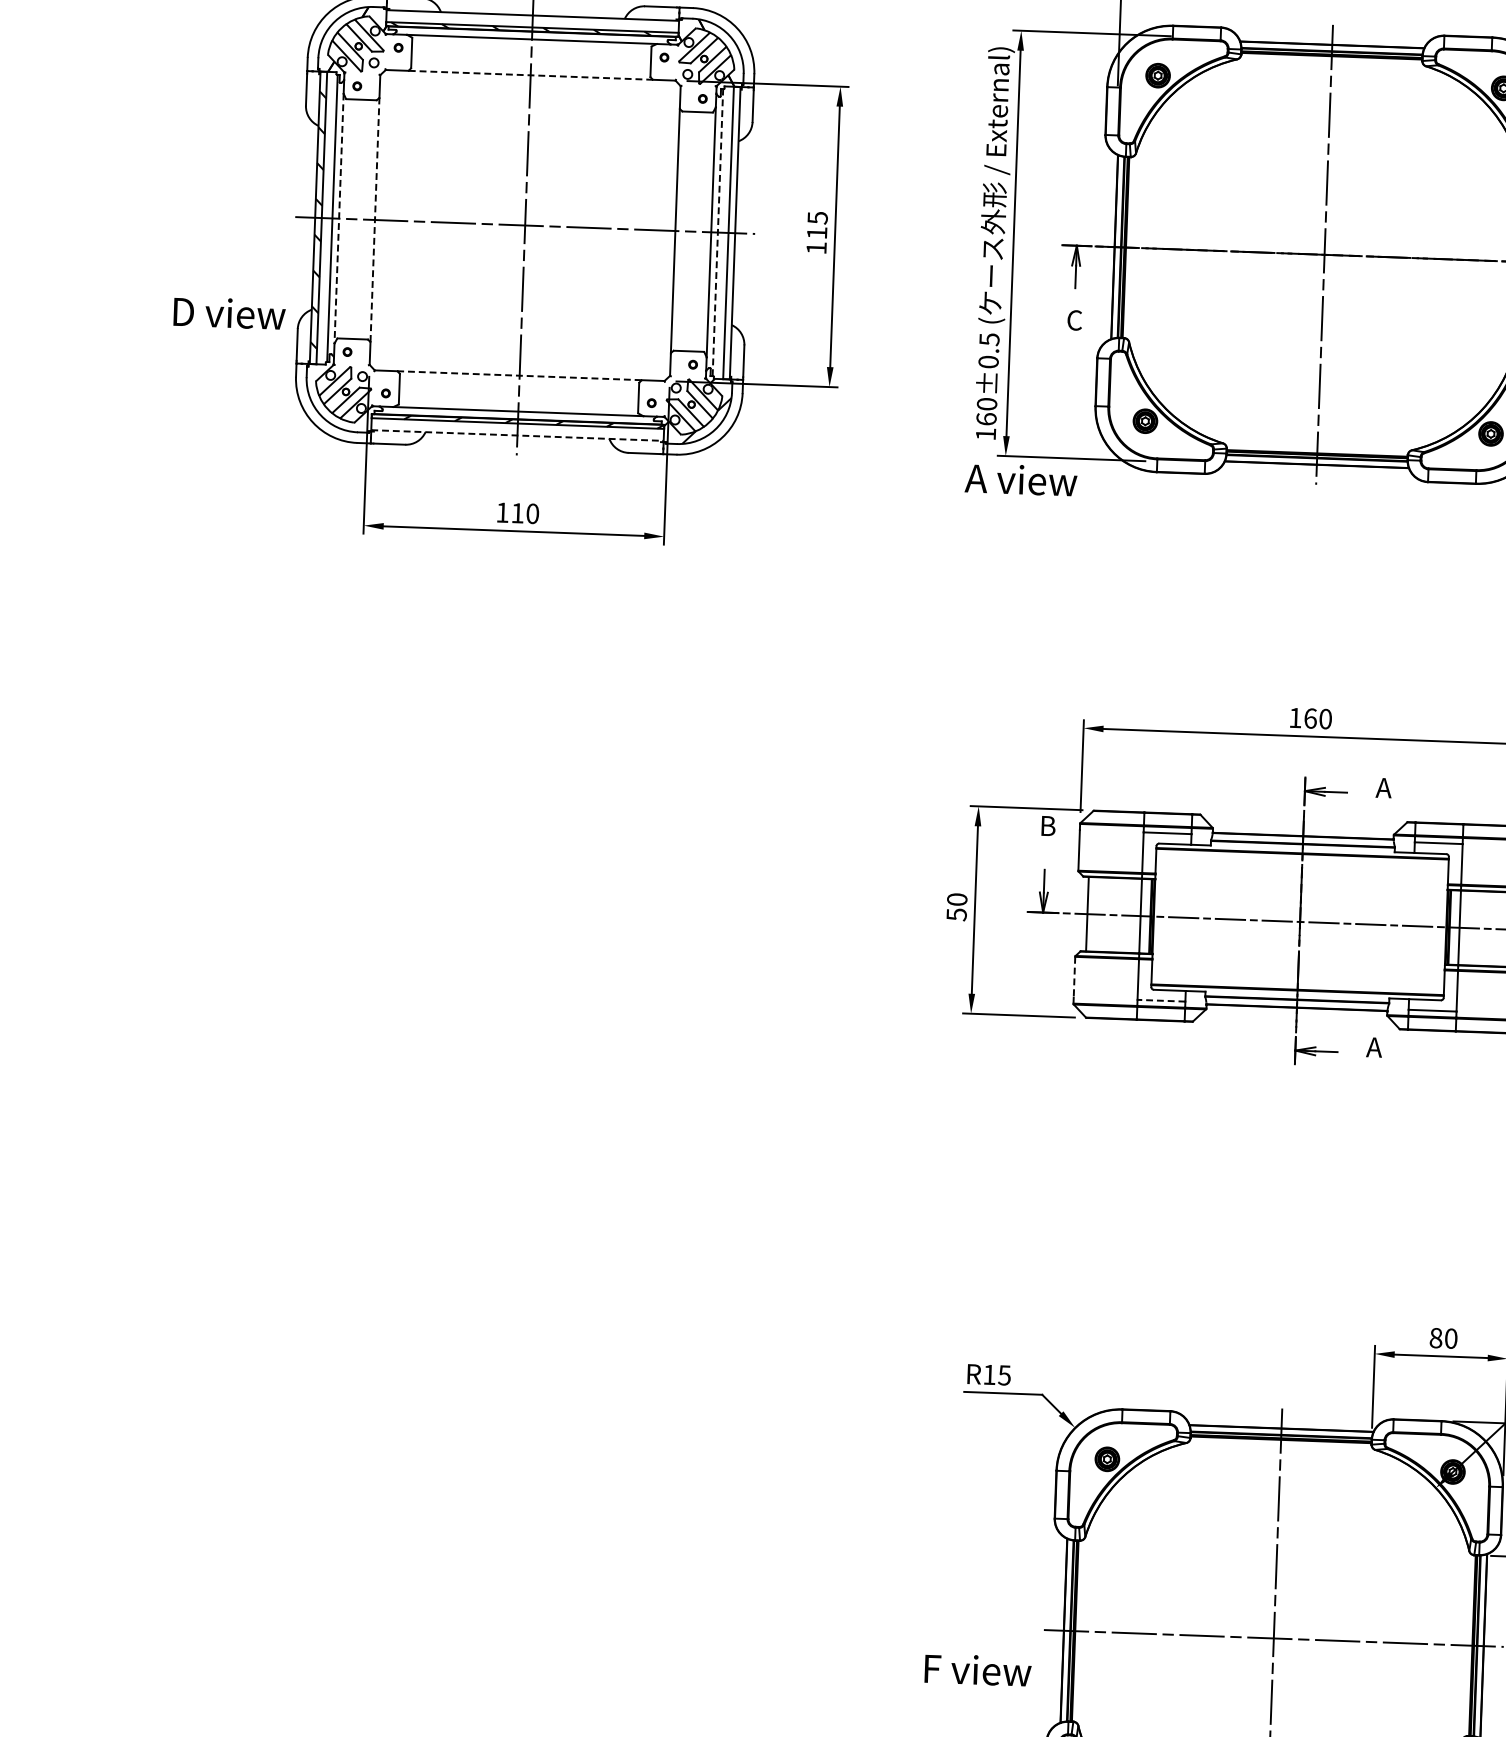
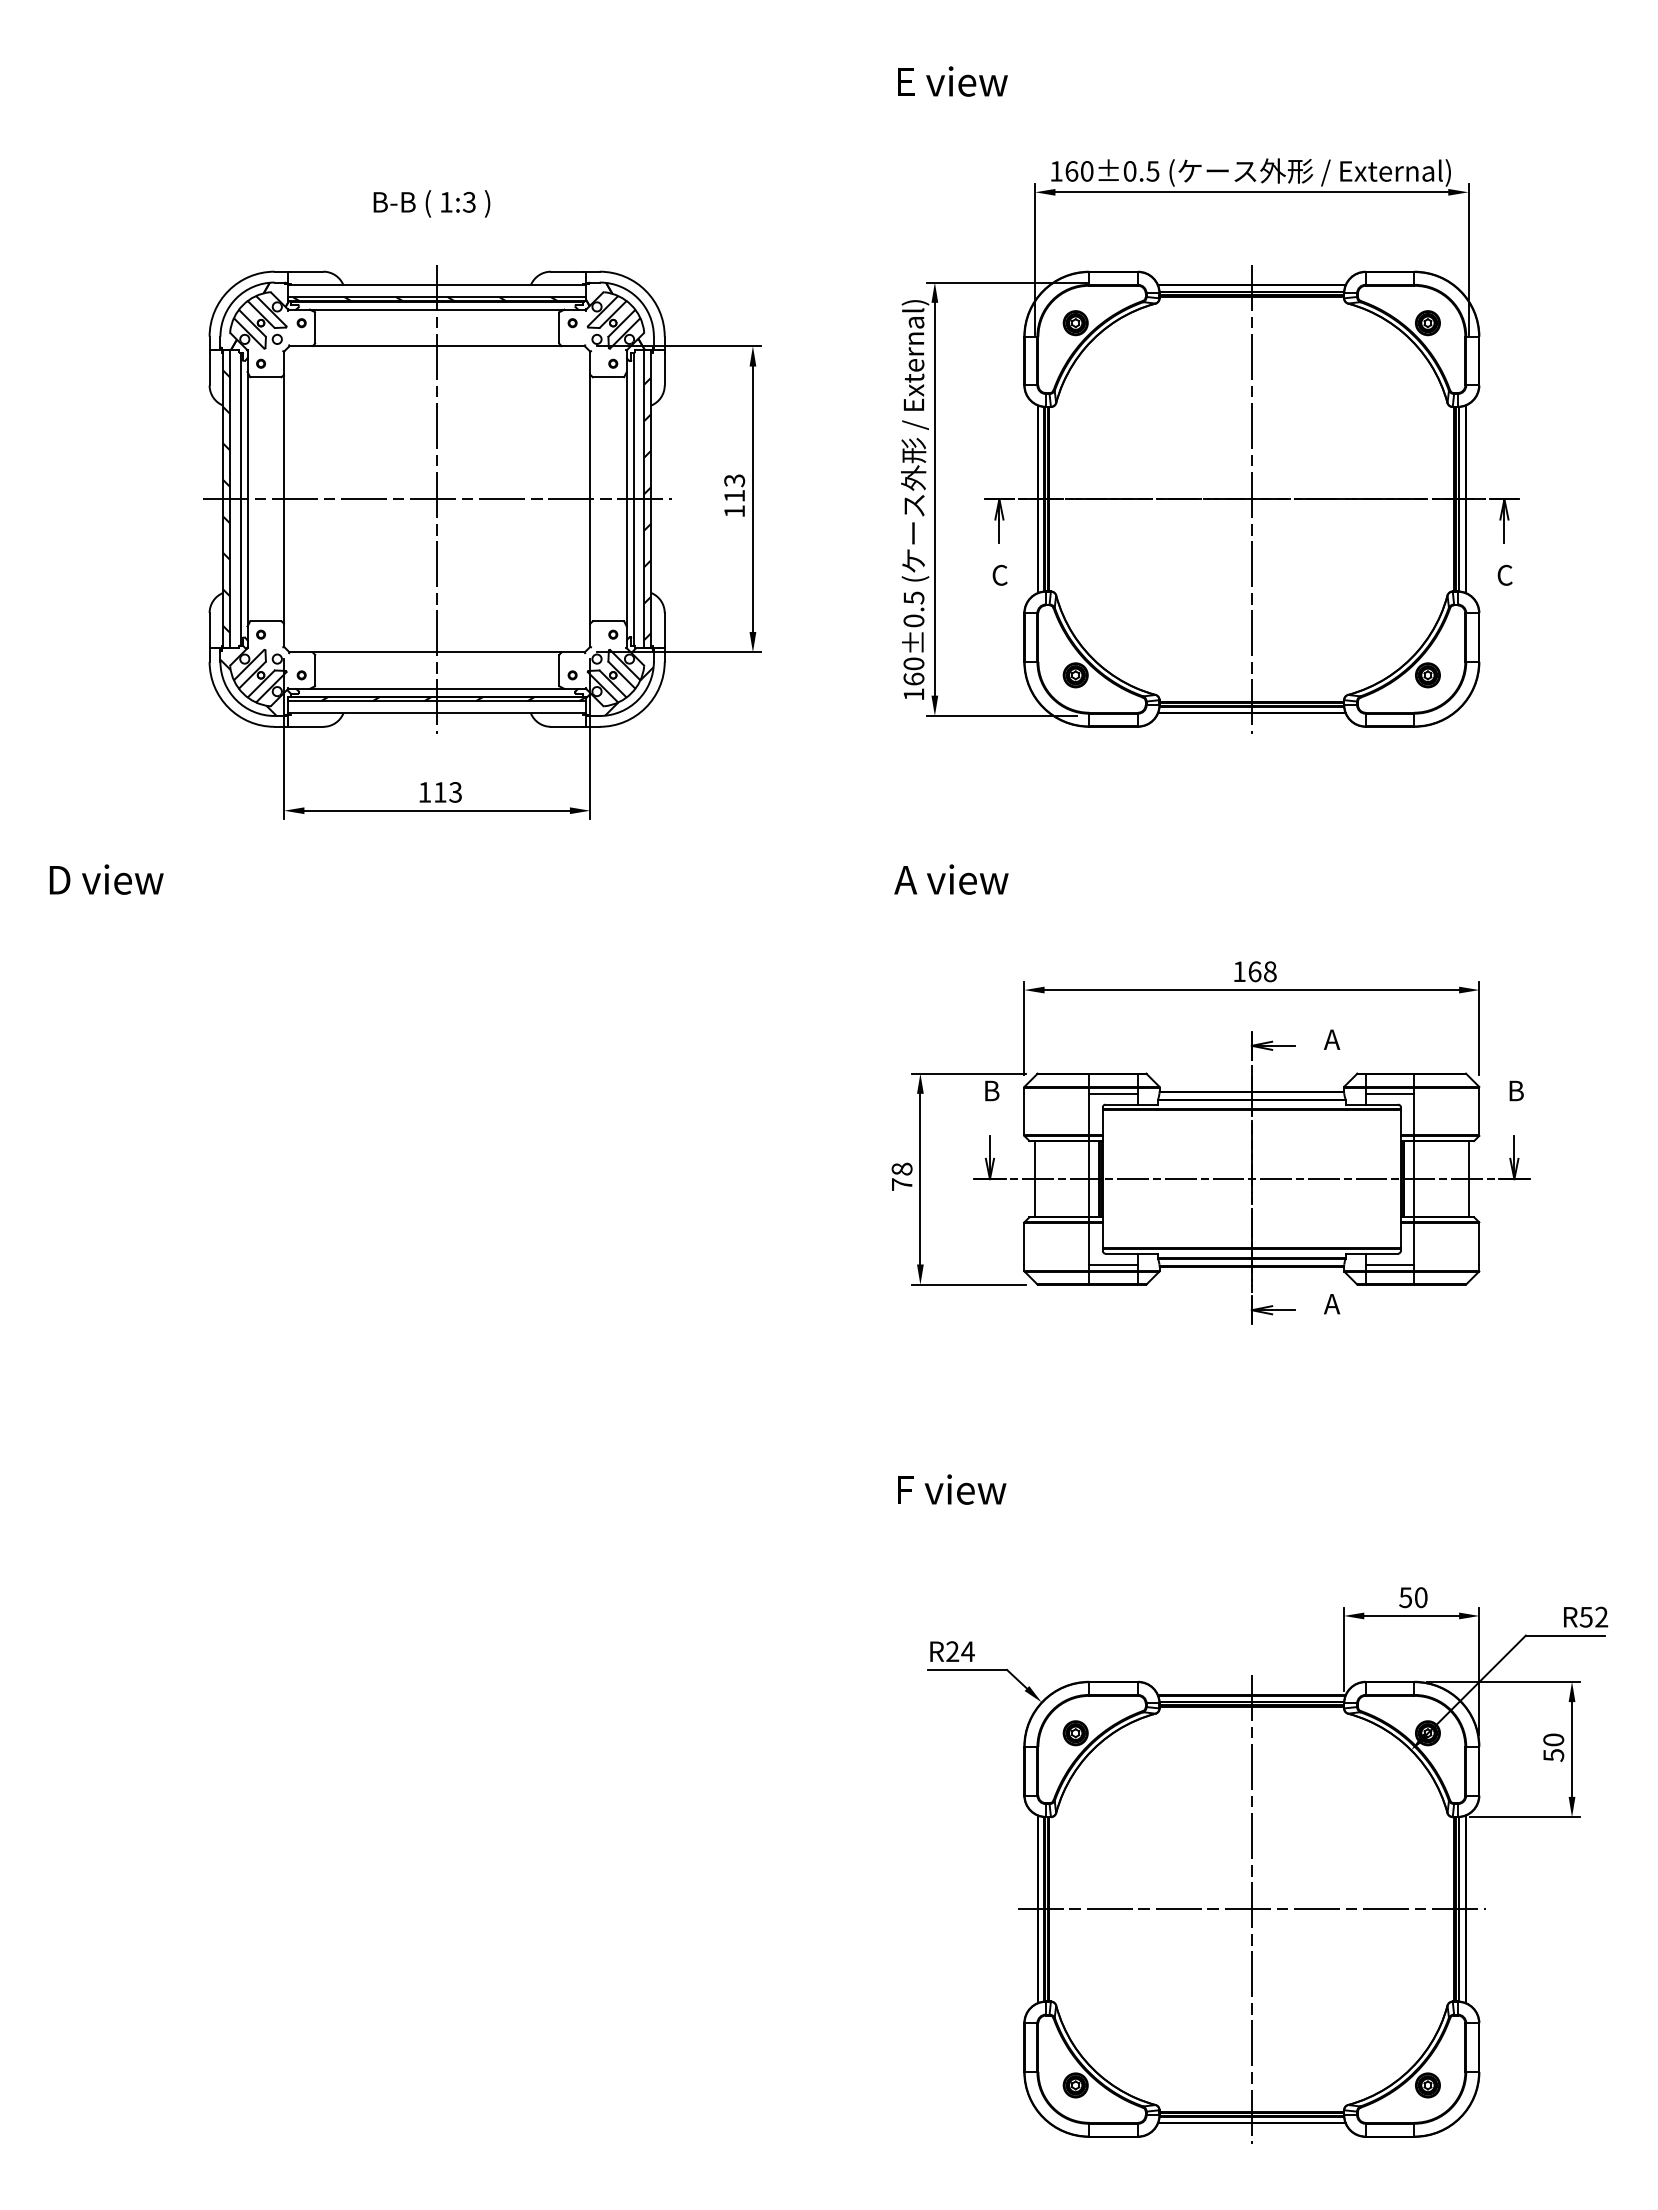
line: (530, 75) -> (437, 346), dashed -> solid
text: (817, 217) -> (734, 480), 115 -> 113
line: (339, 218) -> (247, 499), dashed -> solid
line: (375, 220) -> (284, 499), dashed -> solid
line: (717, 231) -> (633, 498), dashed -> solid
hatch: (731, 242) -> (647, 508), added
text: (229, 313) -> (106, 879), moved
line: (519, 375) -> (437, 652), dashed -> solid
hatch: (340, 396) -> (255, 680), added
line: (517, 435) -> (437, 713), dashed -> solid
text: (1021, 479) -> (951, 879), moved
text: (532, 513) -> (455, 792), 110 -> 113
text: (1325, 718) -> (1270, 971), 160 -> 168
text: (957, 906) -> (902, 1176), 50 -> 78
line: (1074, 976) -> (1024, 1243), dashed -> solid
line: (1161, 1000) -> (1113, 1264), dashed -> solid
text: (1435, 1337) -> (1405, 1597), 80 -> 50
text: (997, 1374) -> (960, 1651), R15 -> R24
text: (978, 1670) -> (952, 1489), moved

